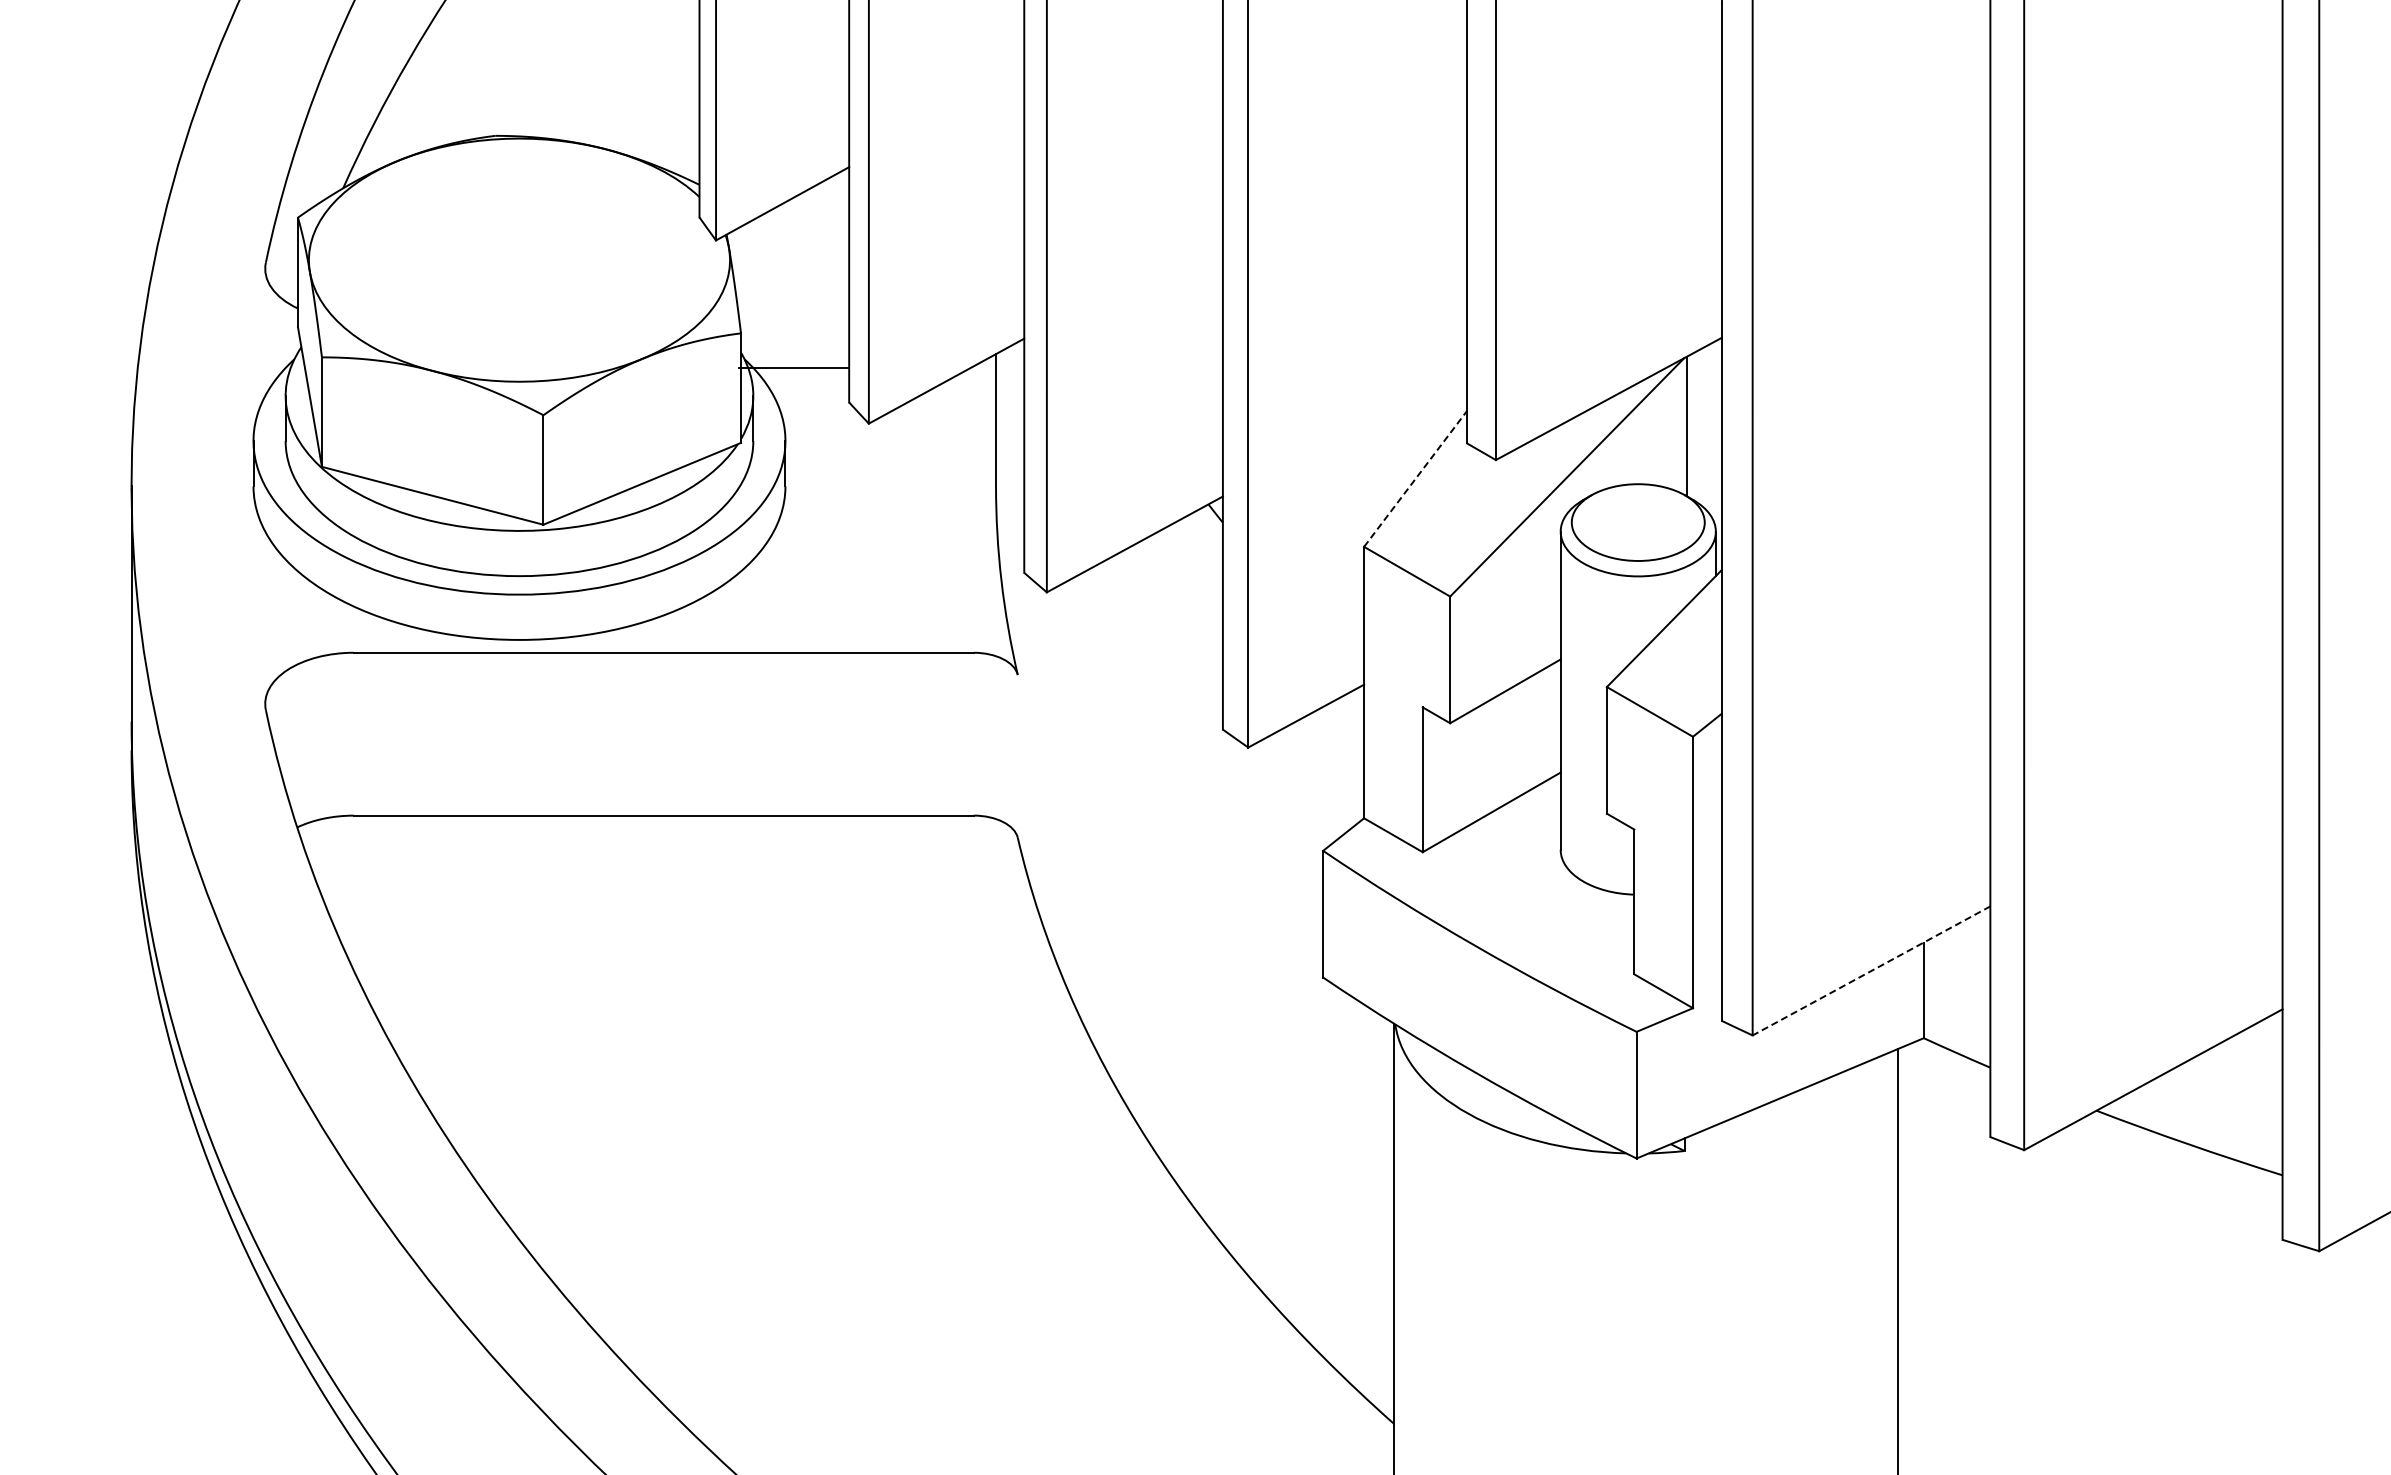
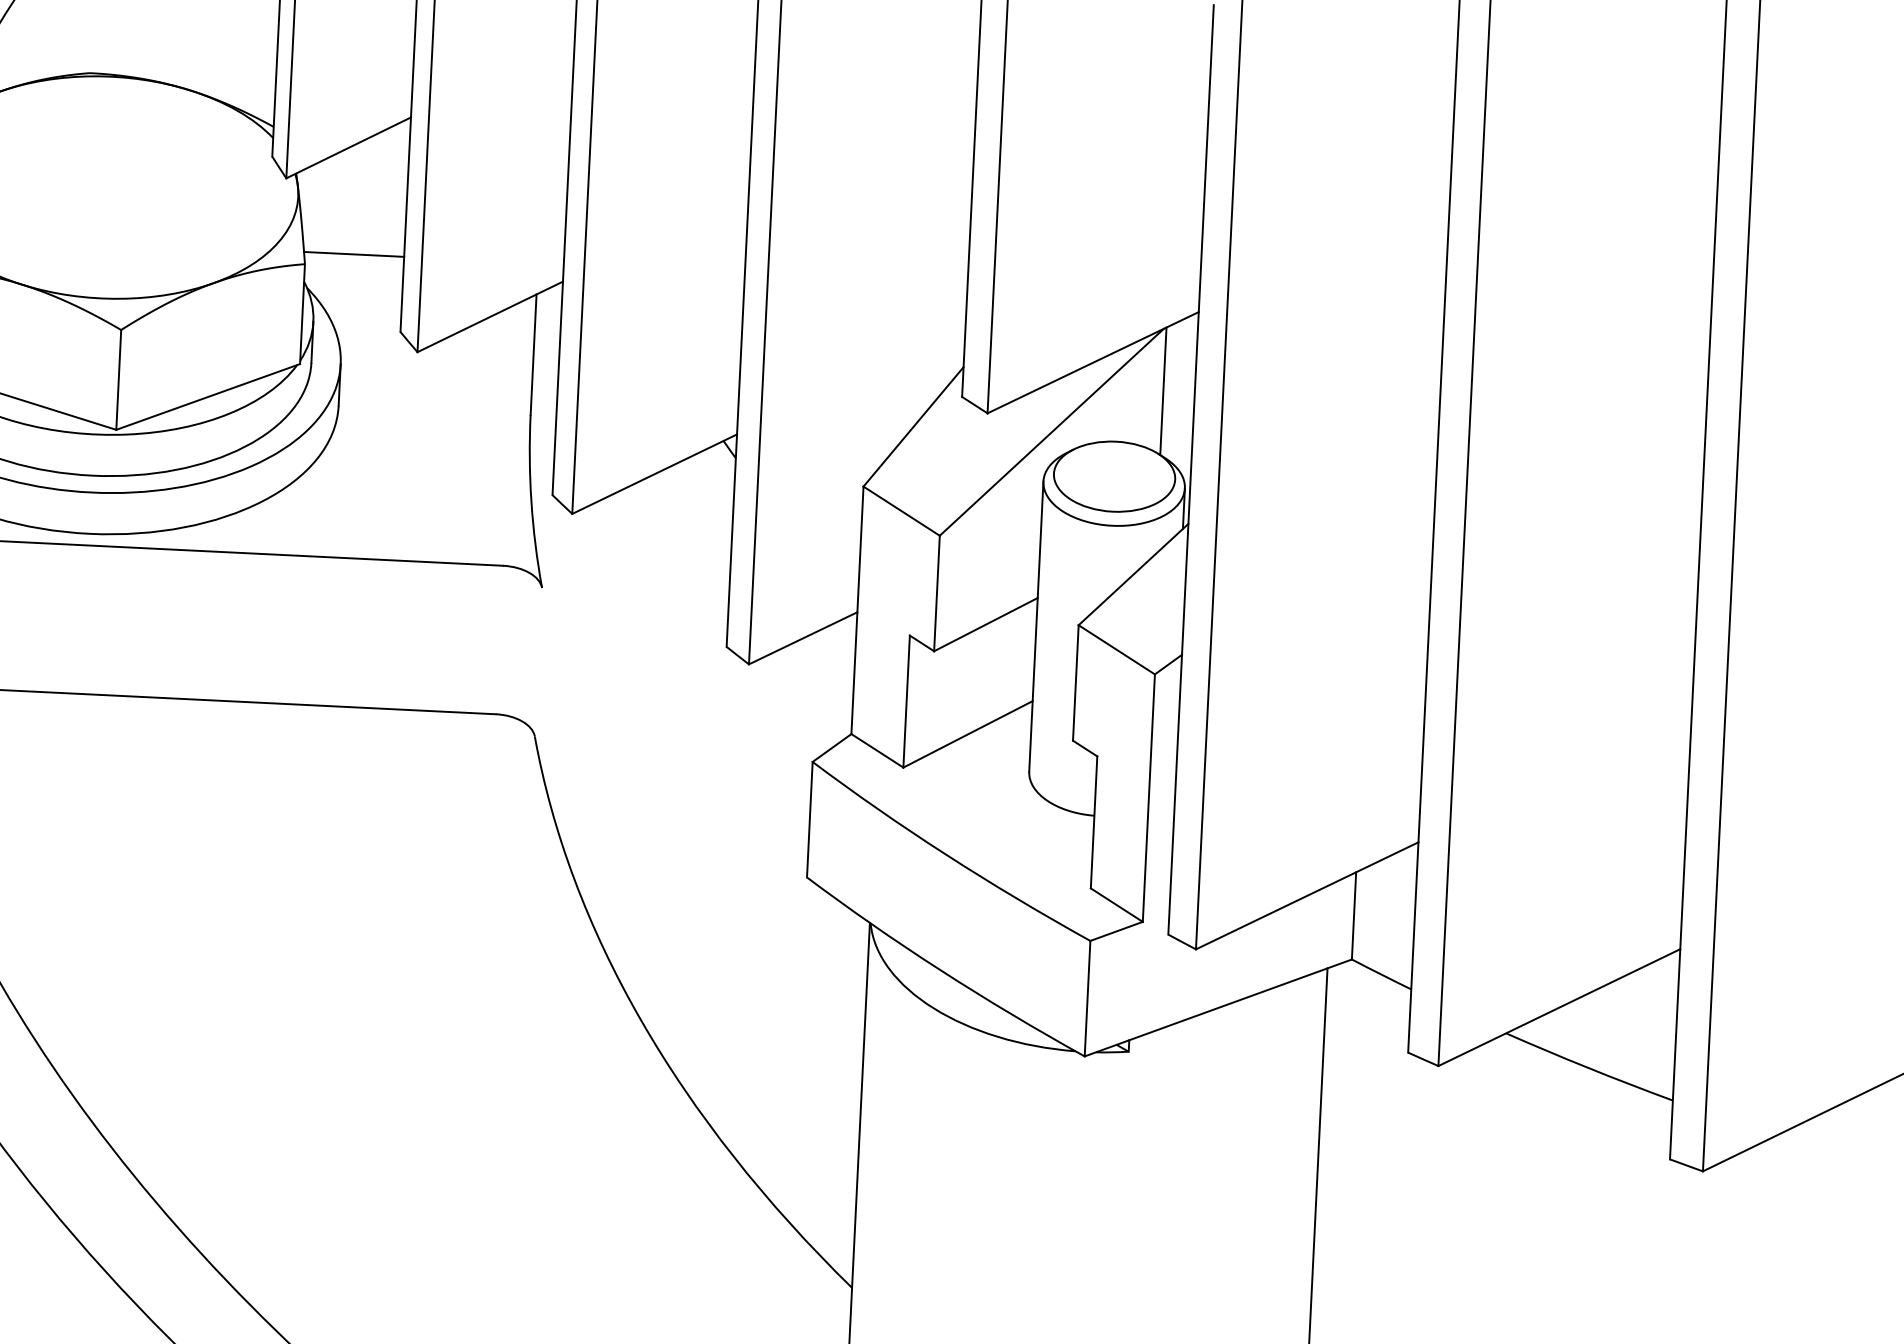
line: (794, 368) -> (354, 254), moved
line: (1415, 478) -> (913, 426), dashed -> solid
line: (1871, 971) -> (1307, 896), dashed -> solid

